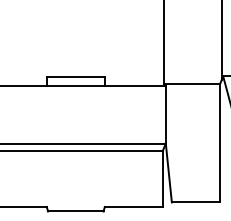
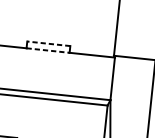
line: (75, 77) -> (48, 44), solid -> dashed
line: (75, 86) -> (47, 50), solid -> dashed

